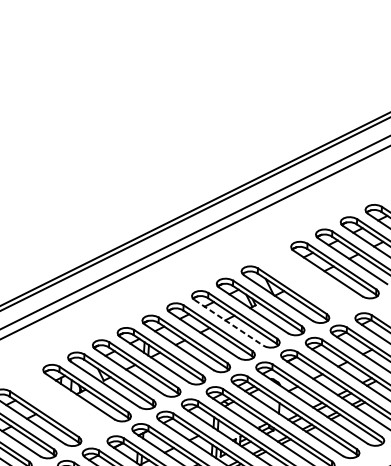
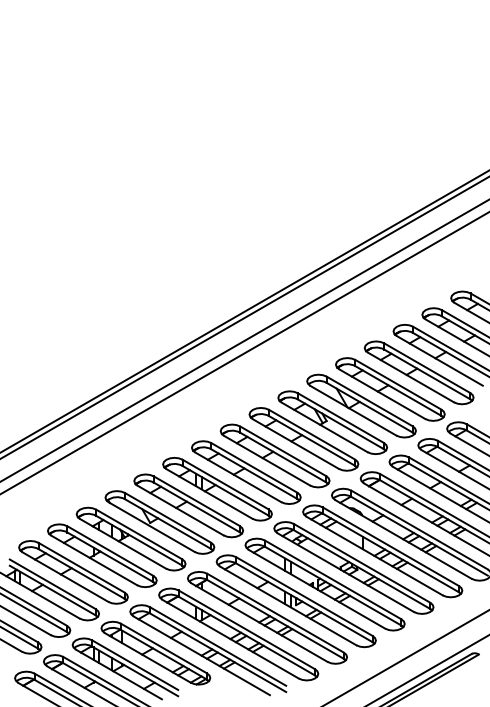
part: (310, 282) -> (390, 389), added
line: (228, 323) -> (295, 444), dashed -> solid
part: (62, 405) -> (102, 555), added

